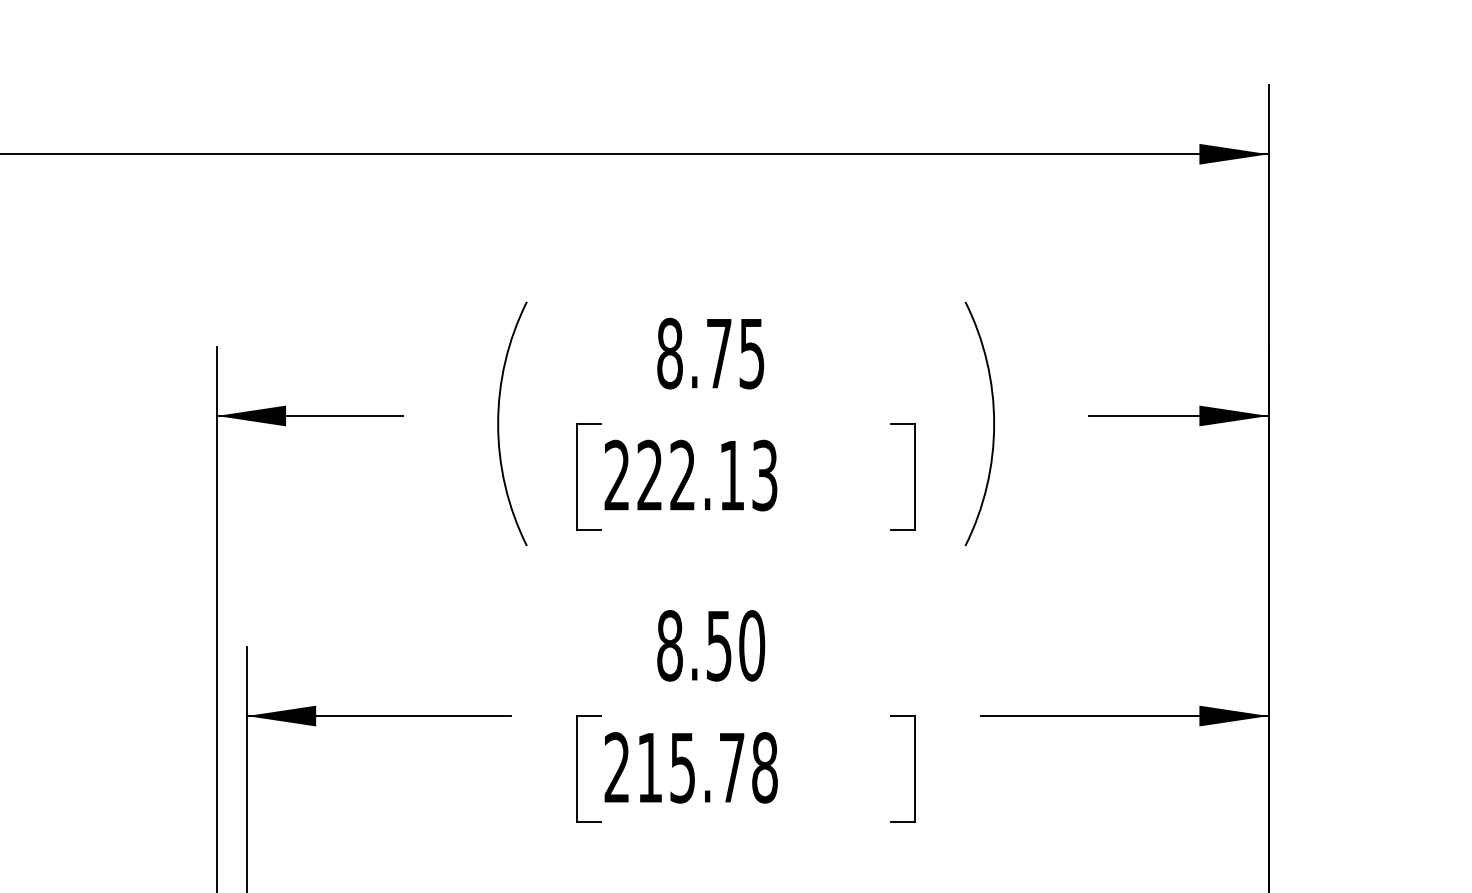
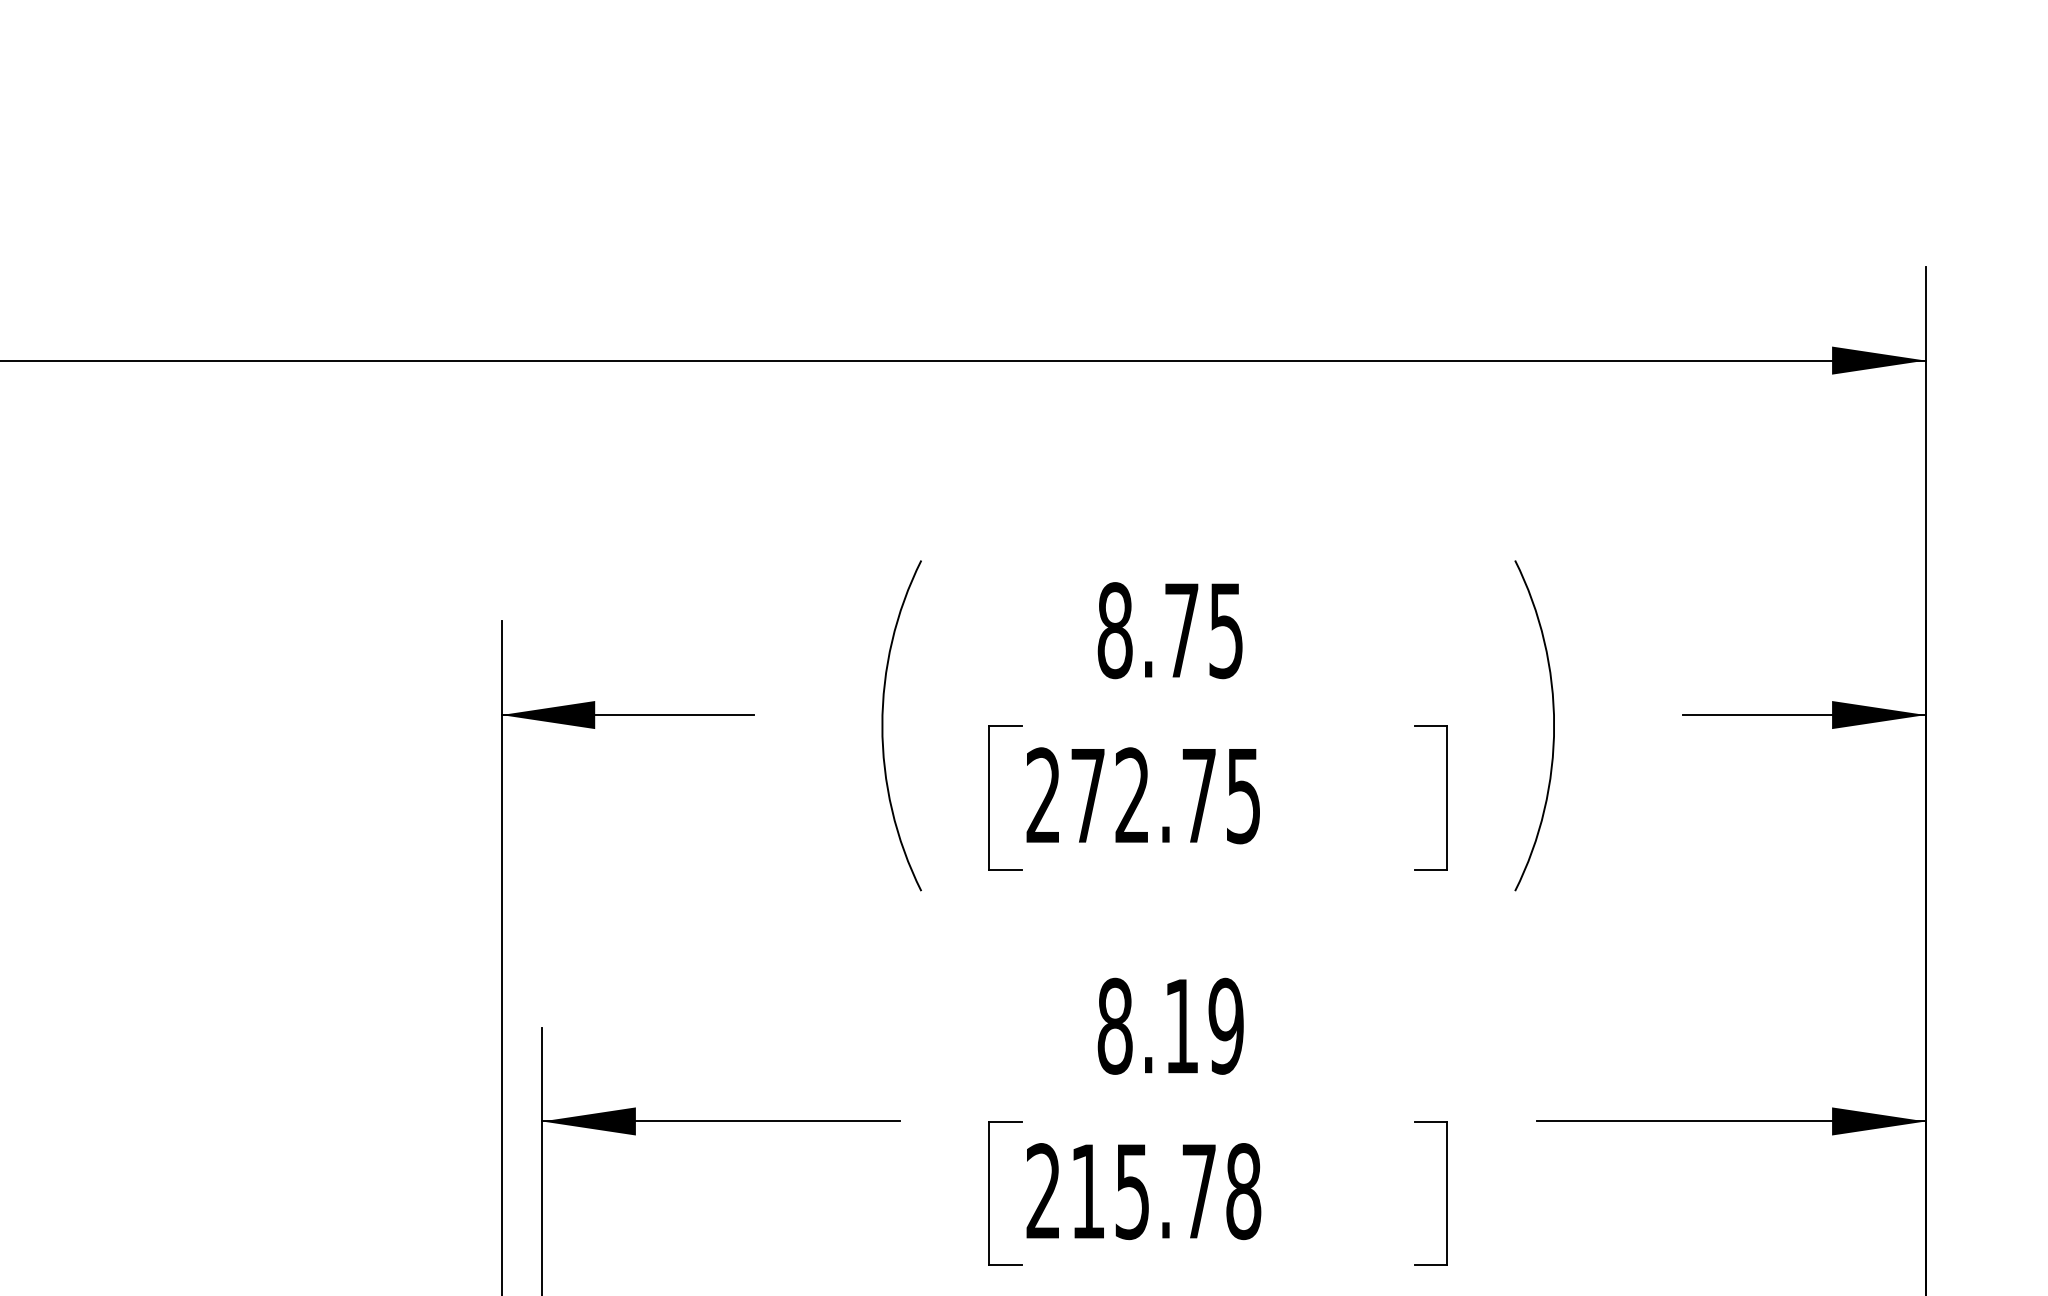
text: (707, 475) -> (1165, 795), 222.13 -> 272.75
text: (736, 645) -> (1204, 1025), 8.50 -> 8.19

